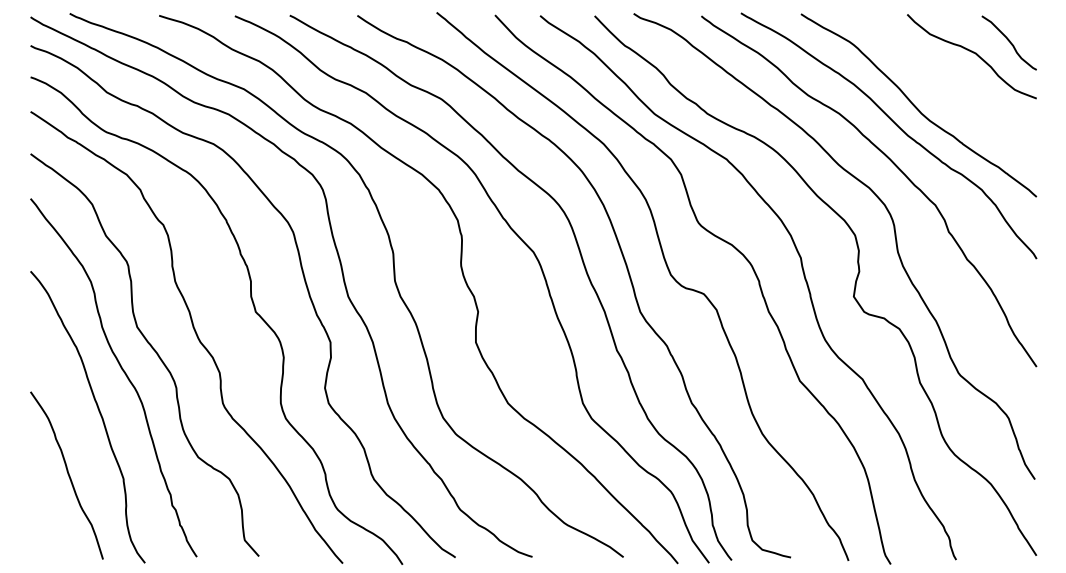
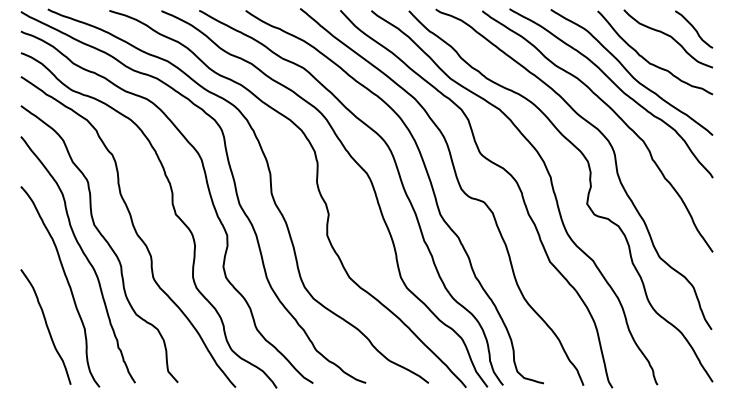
curve: (944, 89) -> (649, 61), added

